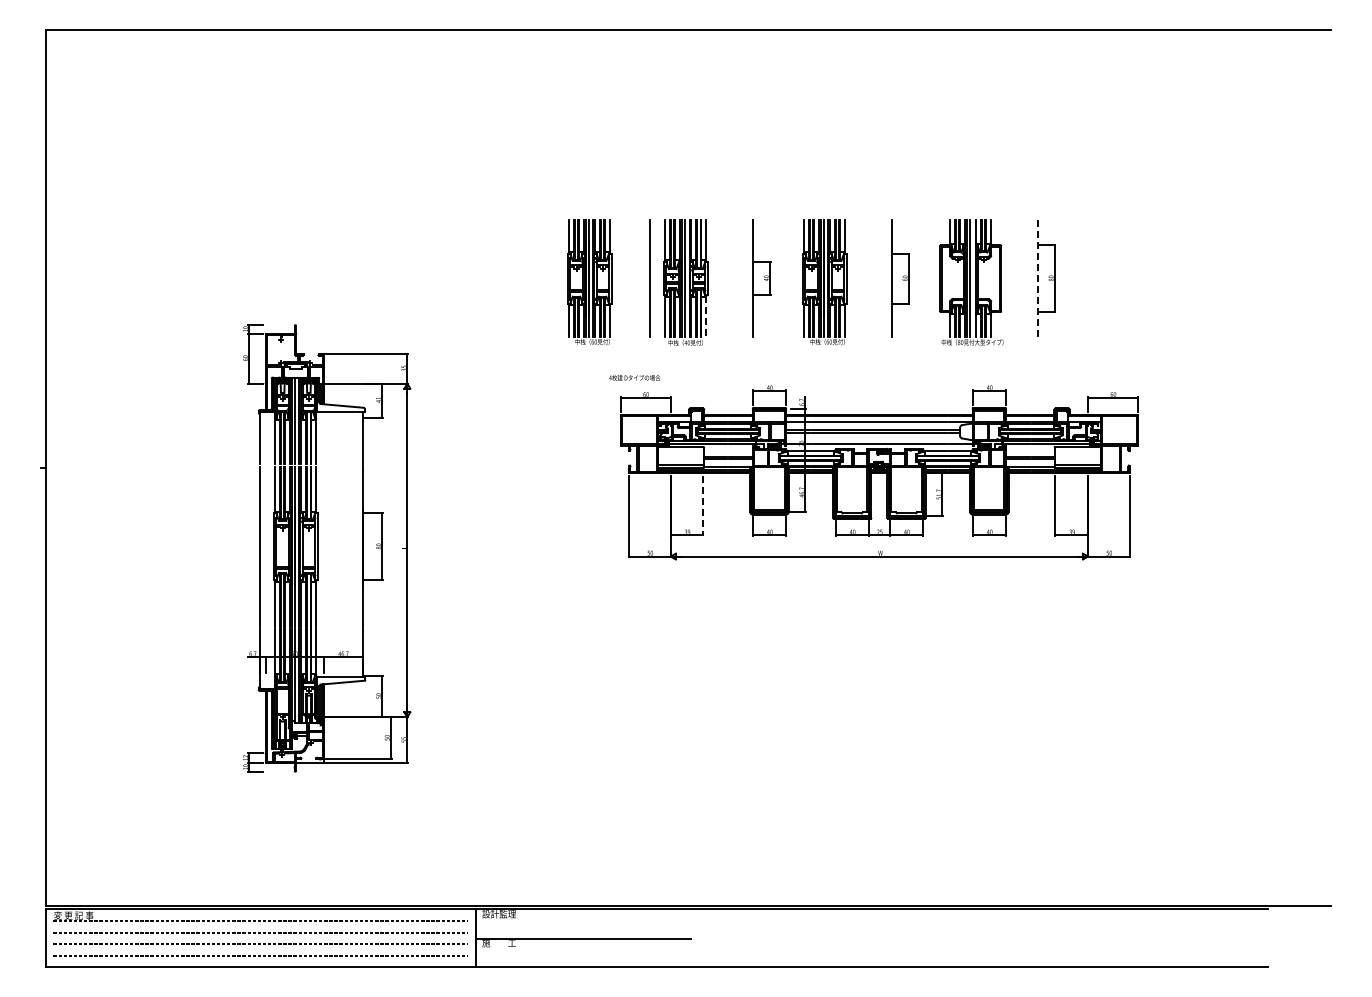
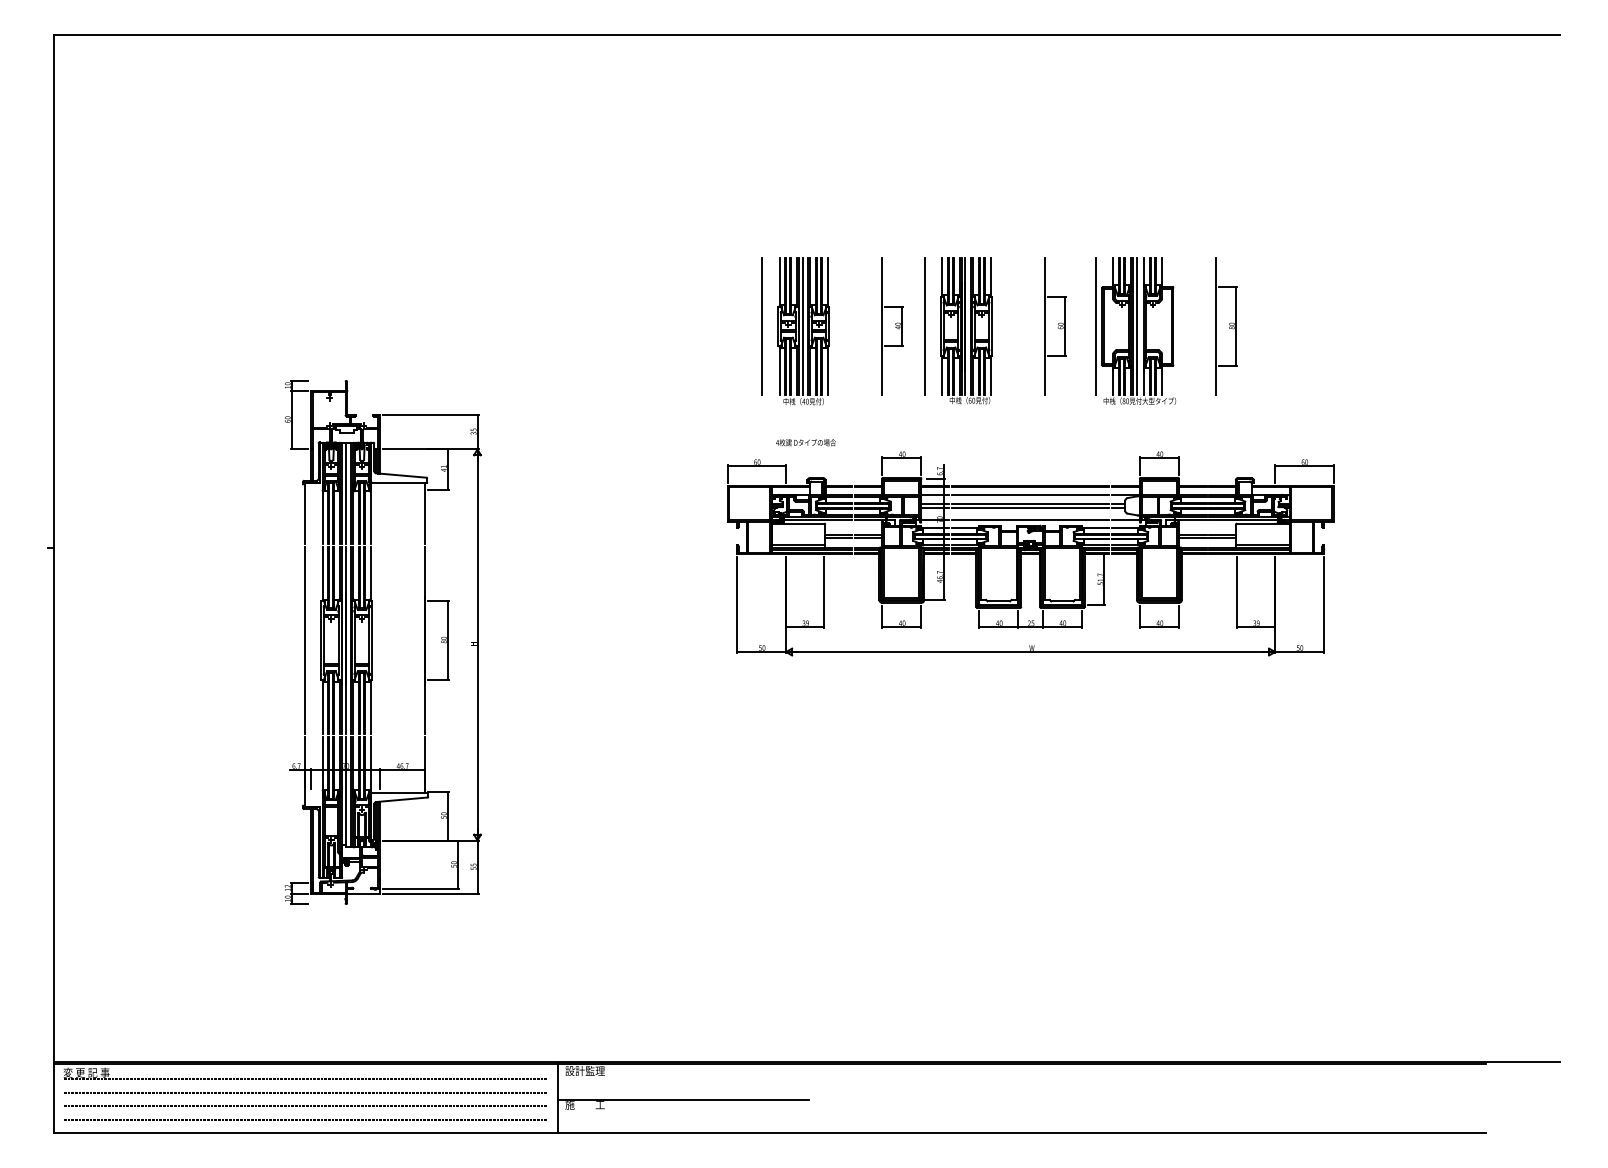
line: (788, 278) -> (924, 326), added
line: (934, 278) -> (1095, 326), added
line: (1037, 279) -> (1215, 327), dashed -> solid
part: (589, 282) -> (690, 330), removed
line: (706, 316) -> (828, 370), dashed -> solid
text: (634, 377) -> (805, 442), moved
line: (703, 506) -> (824, 593), dashed -> solid

